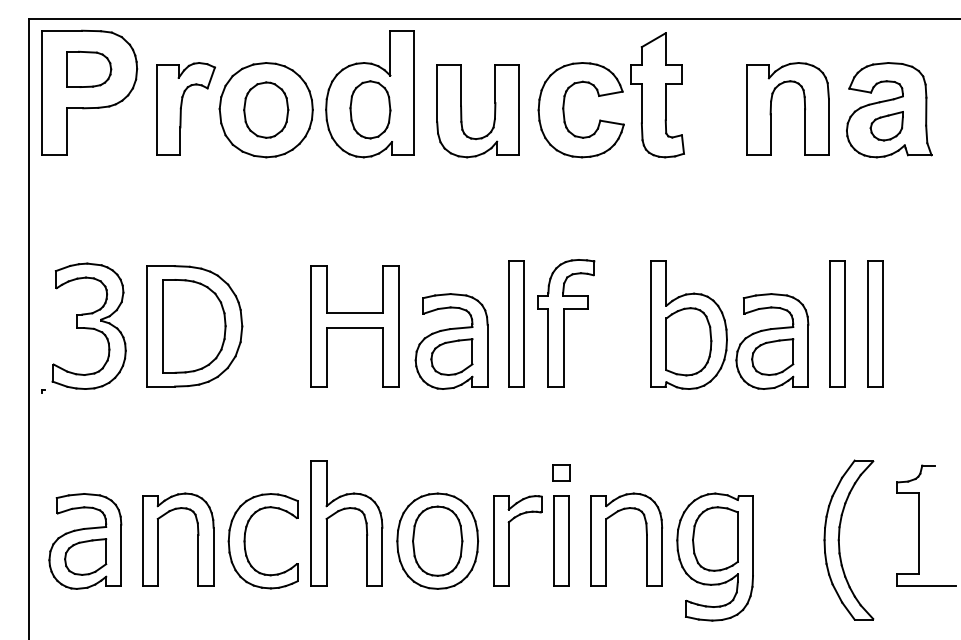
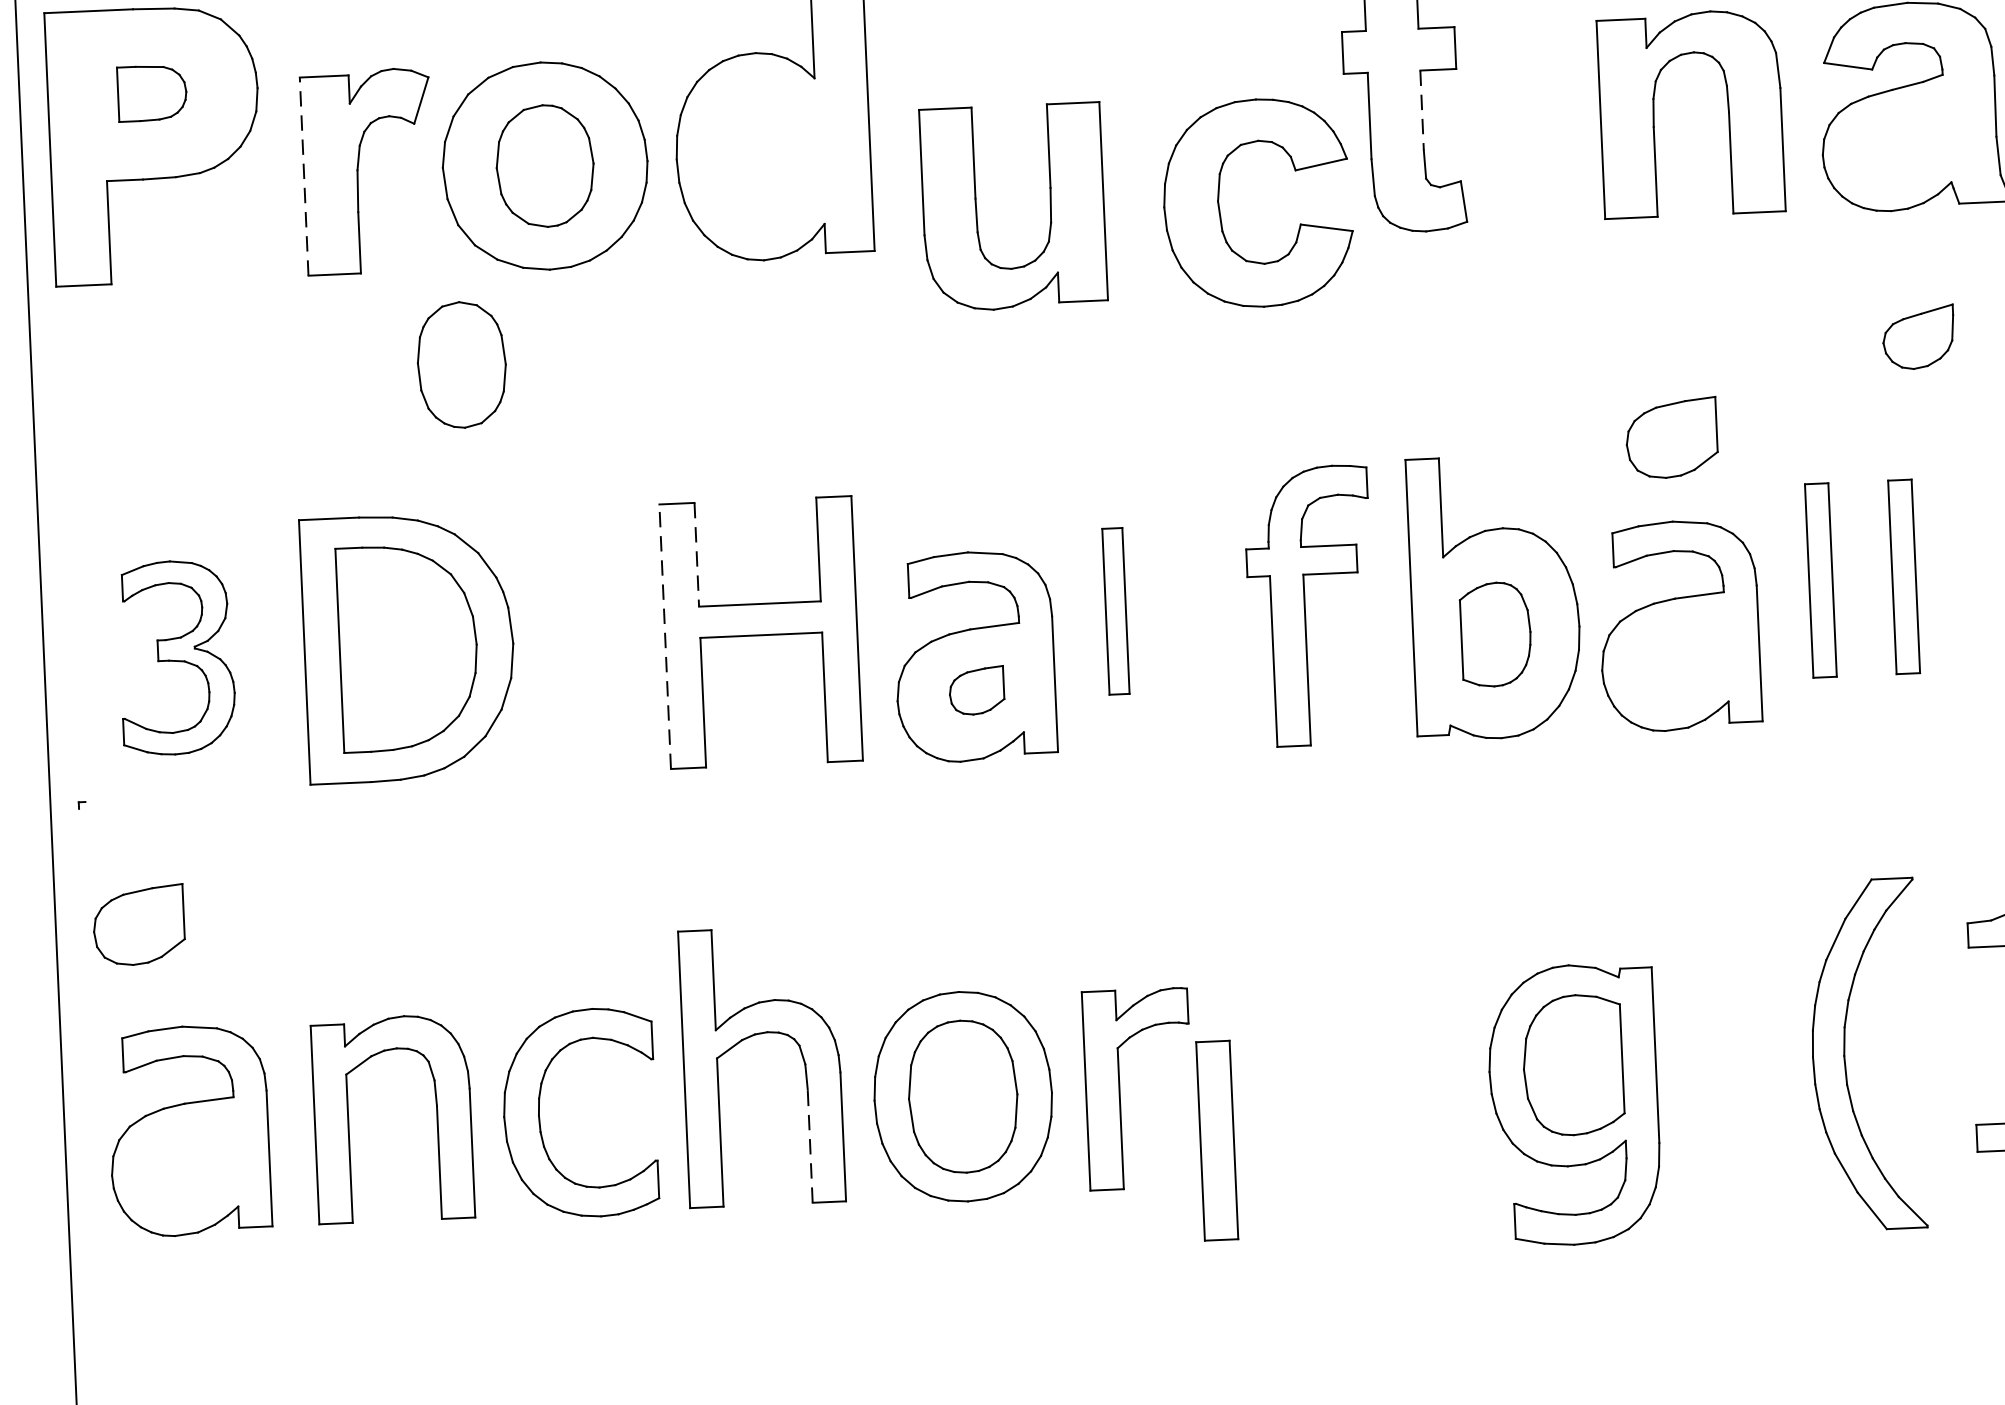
part: (89, 68) -> (152, 91), size x0.7
line: (665, 102) -> (1421, 110), solid -> dashed
line: (156, 109) -> (304, 175), solid -> dashed
part: (370, 109) -> (461, 364), moved
part: (564, 110) -> (1221, 205), moved
part: (462, 111) -> (979, 209), moved
part: (886, 126) -> (1917, 338), moved
line: (327, 289) -> (696, 554), solid -> dashed
part: (516, 323) -> (1115, 610), size x0.6
part: (566, 323) -> (1311, 606), moved
part: (837, 323) -> (1820, 579), size x0.7
part: (875, 323) -> (1904, 576), size x0.7
part: (88, 325) -> (175, 656), size x0.7
line: (311, 325) -> (665, 634), solid -> dashed
part: (688, 341) -> (1495, 633), size x0.7
part: (451, 356) -> (975, 689), size x0.6
part: (772, 356) -> (1671, 436), moved
part: (561, 472) -> (1228, 933), removed
part: (606, 539) -> (1333, 1076), removed
part: (561, 540) -> (1217, 1138), moved
part: (85, 556) -> (138, 924), moved
line: (367, 560) -> (810, 1145), solid -> dashed

